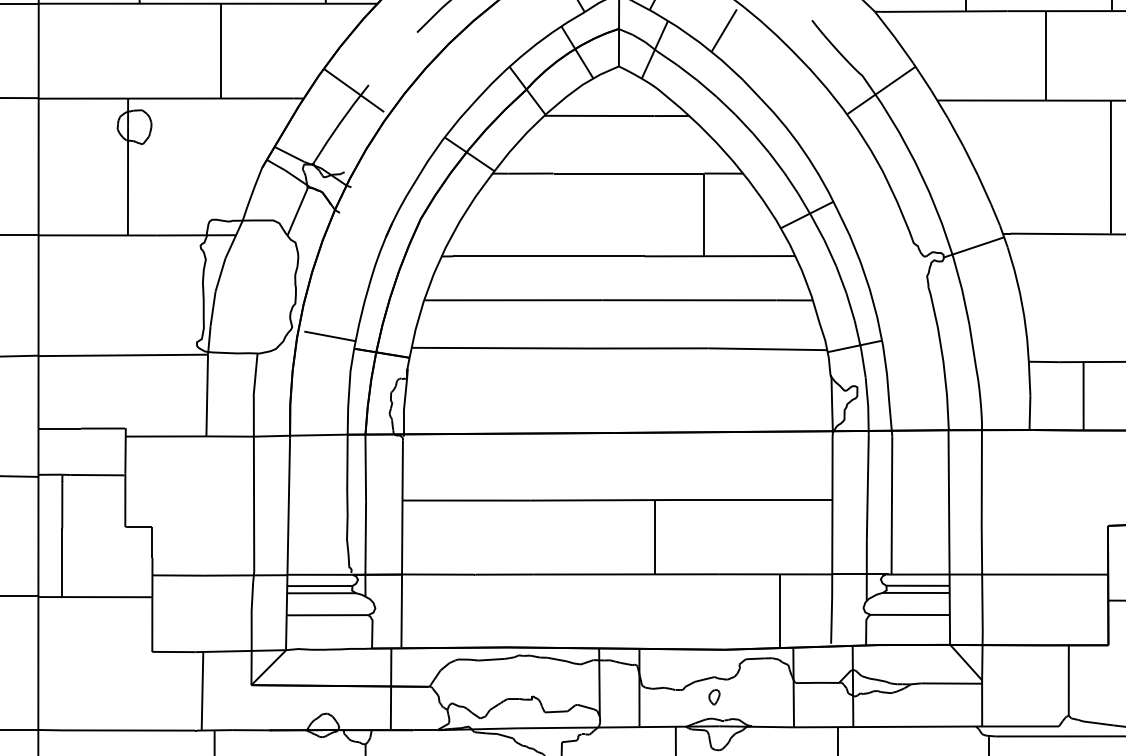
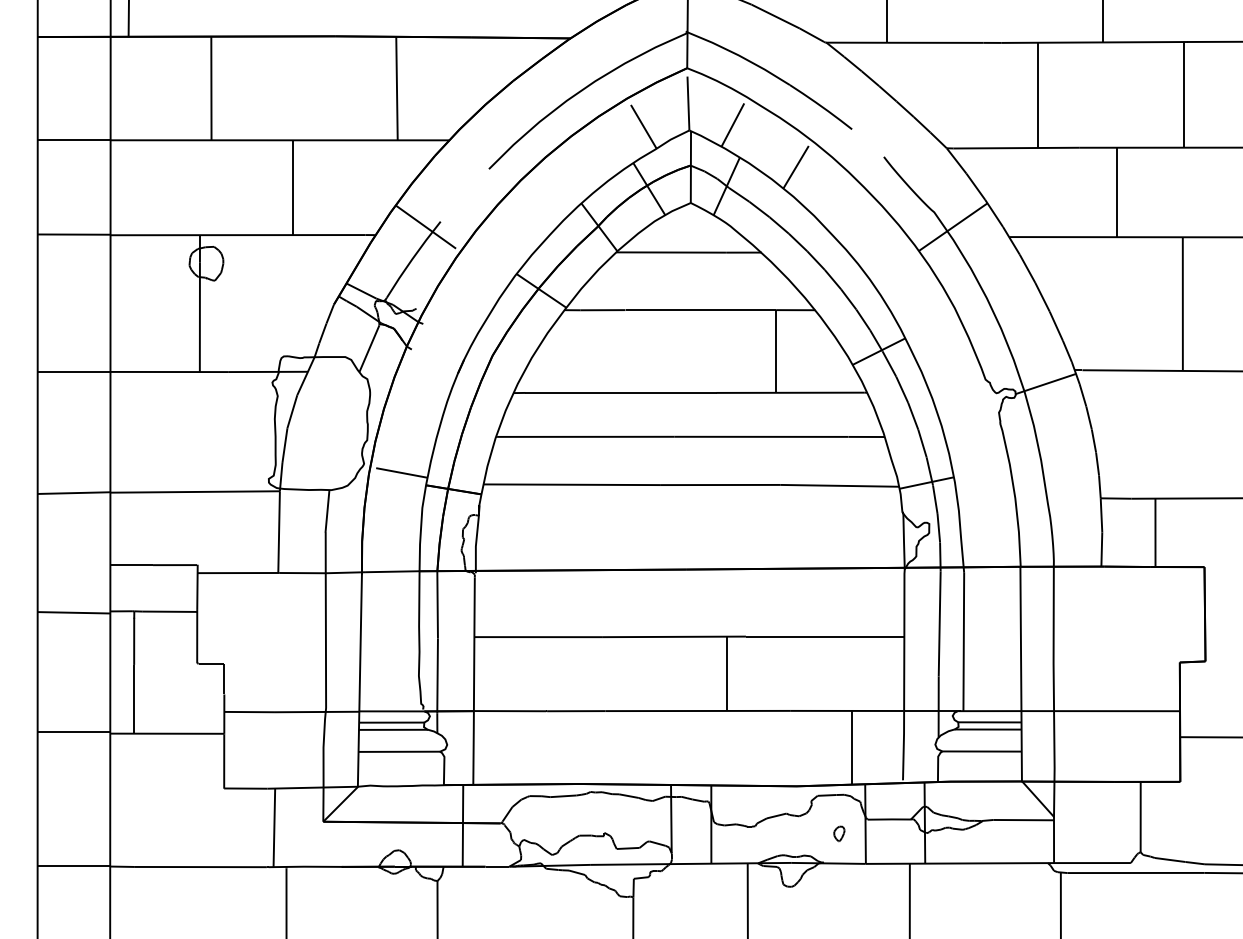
part: (714, 696) -> (839, 833), moved

